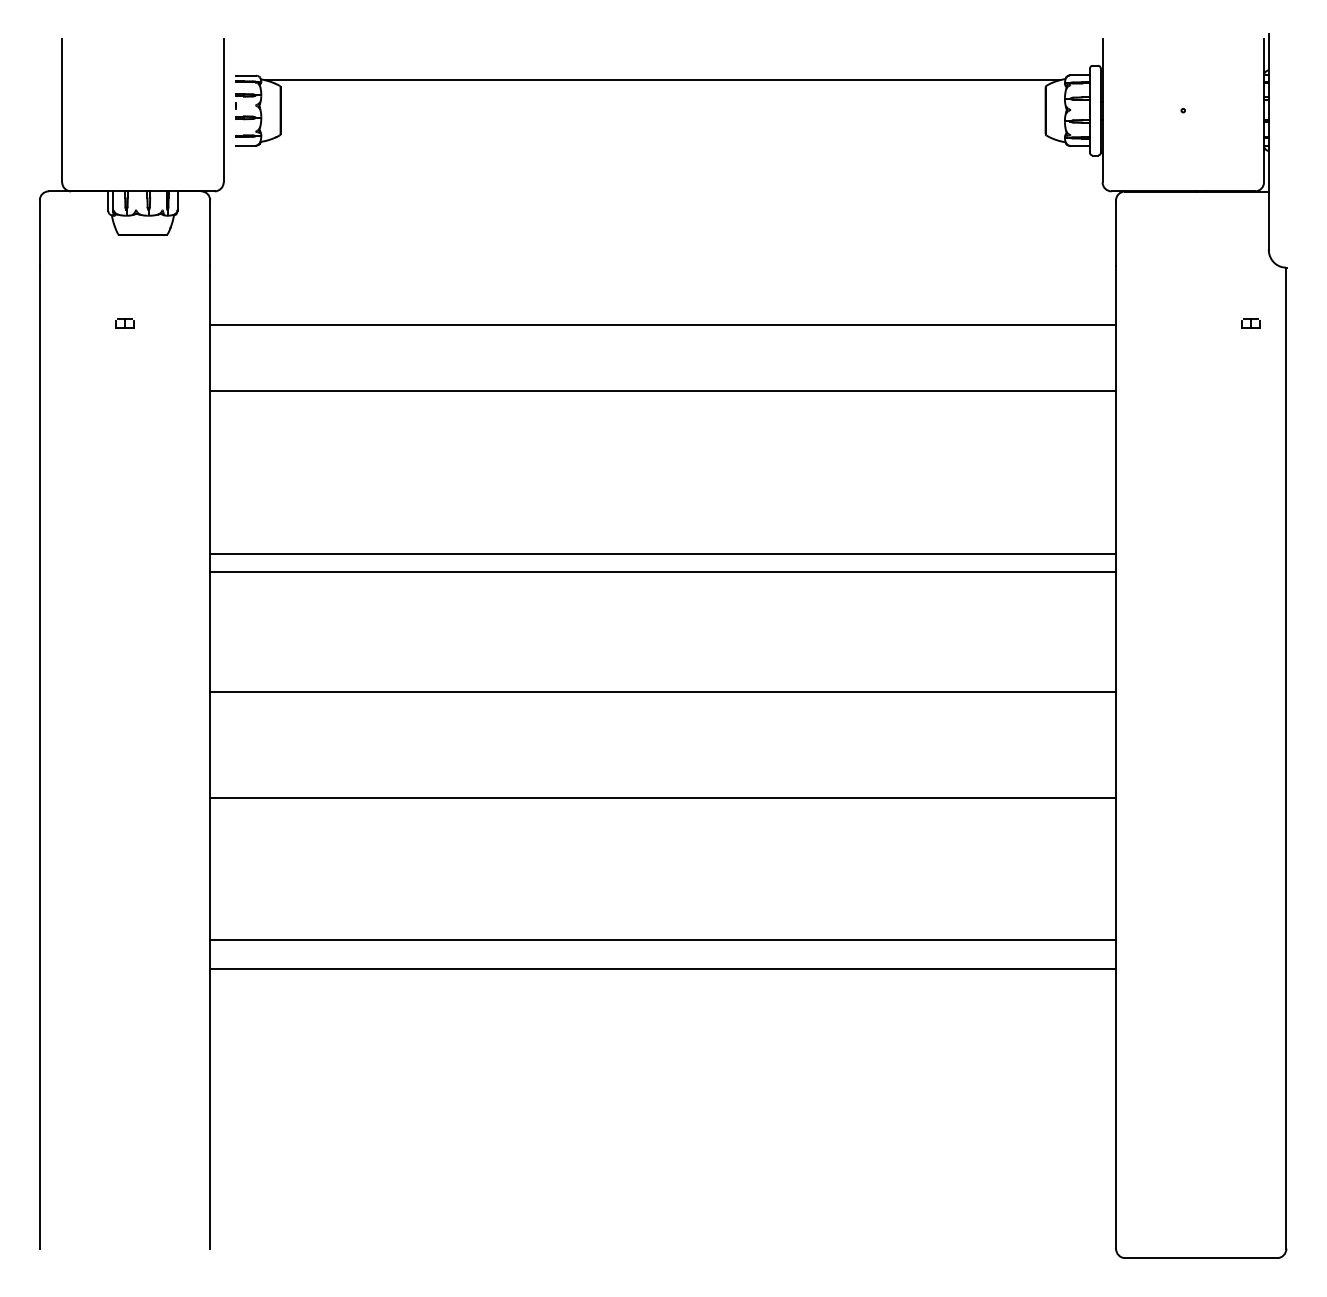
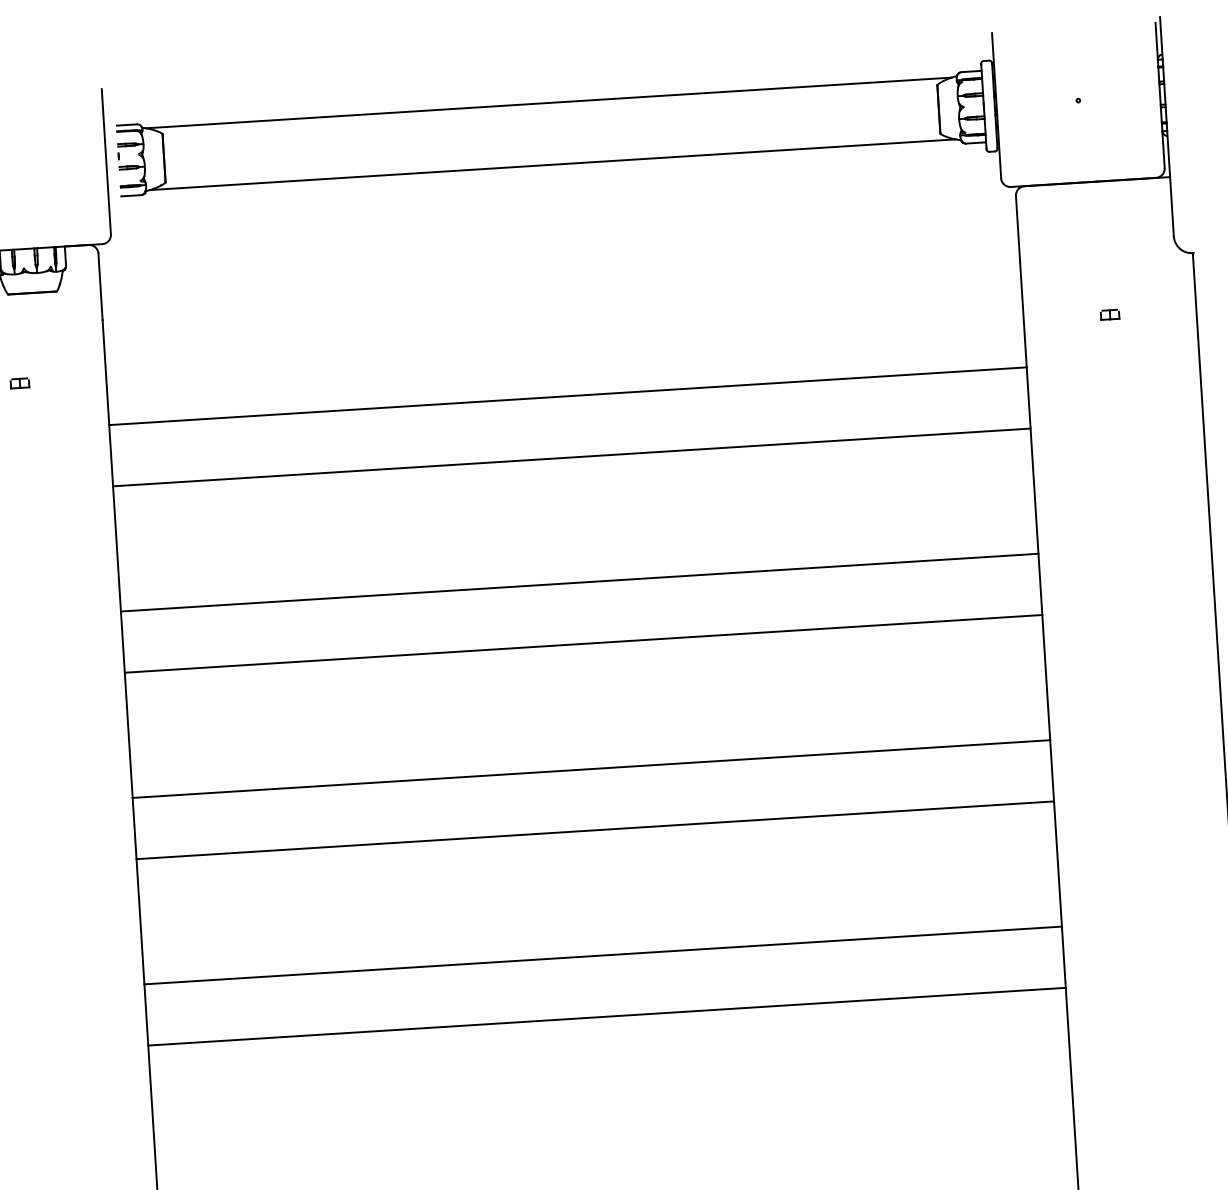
line: (662, 141) -> (552, 165), added
part: (1250, 323) -> (1109, 315), moved
line: (663, 324) -> (568, 395), moved
line: (663, 391) -> (572, 457), moved
line: (663, 572) -> (583, 644), moved
line: (663, 691) -> (591, 768), moved
line: (663, 940) -> (607, 1016), moved
line: (663, 968) -> (603, 955), moved

